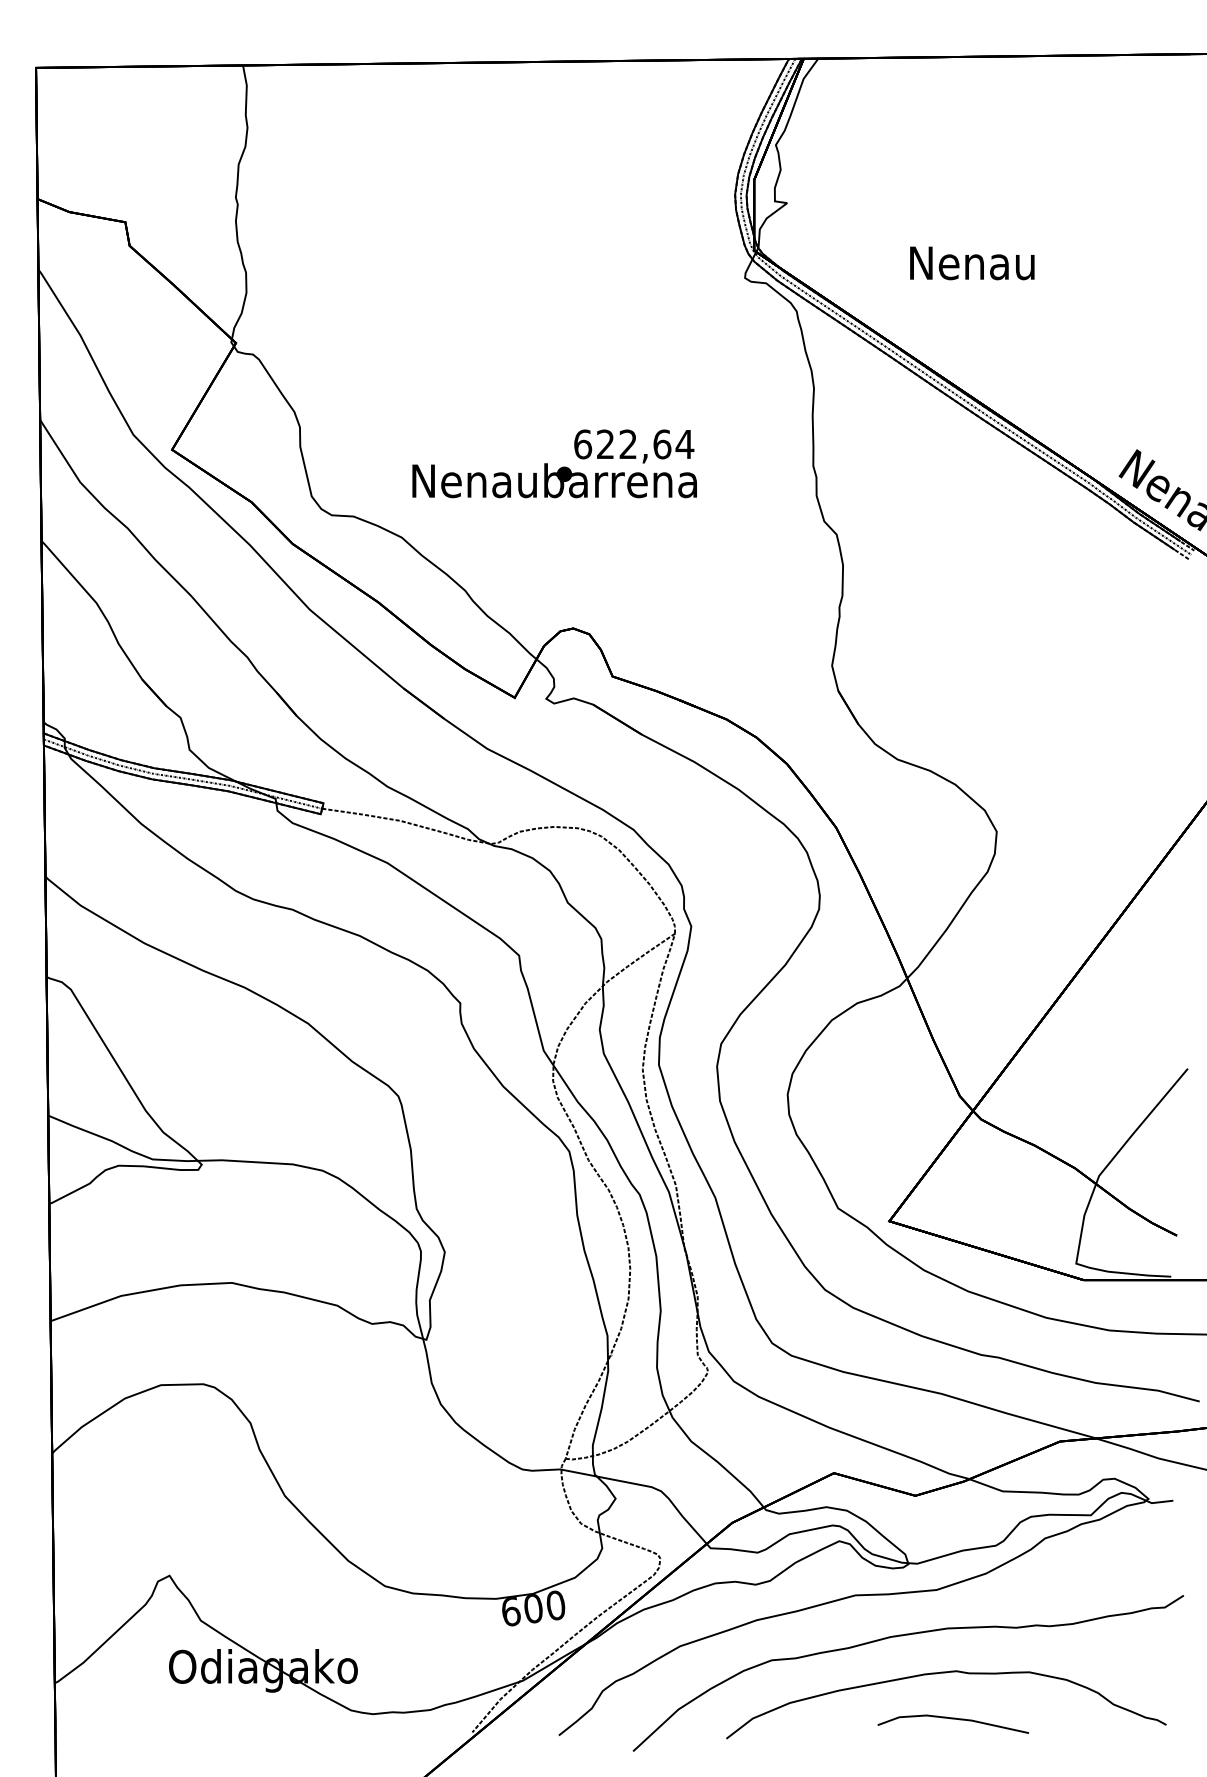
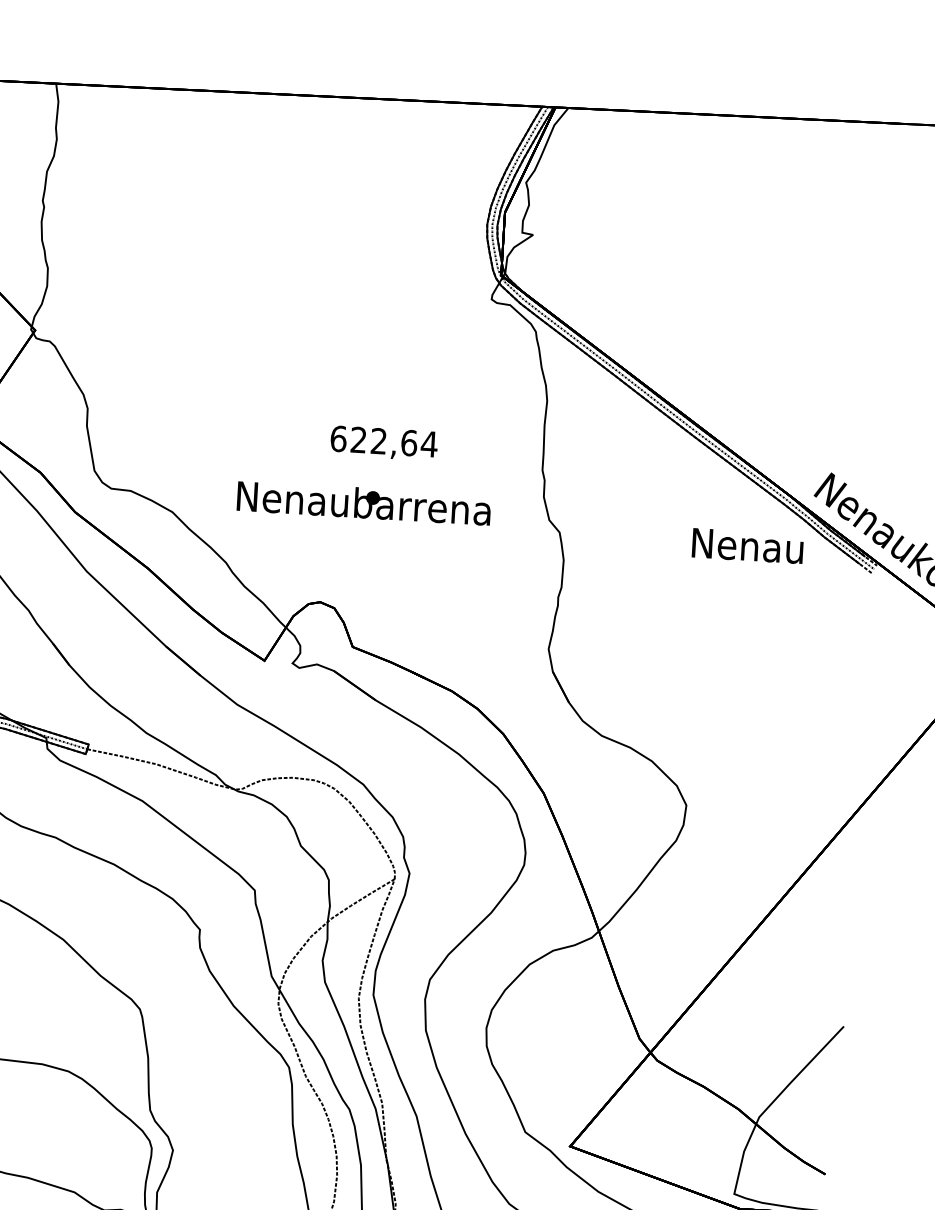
text: (972, 263) -> (748, 546), moved
text: (554, 480) -> (363, 502), moved

